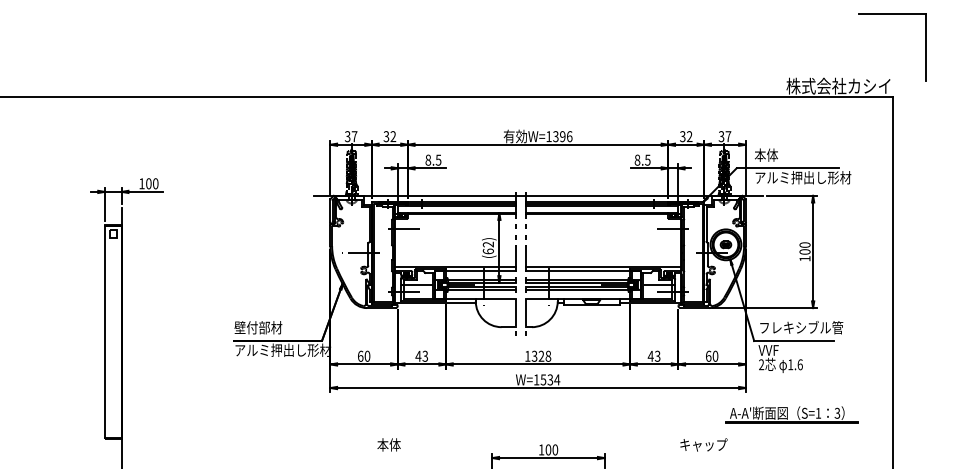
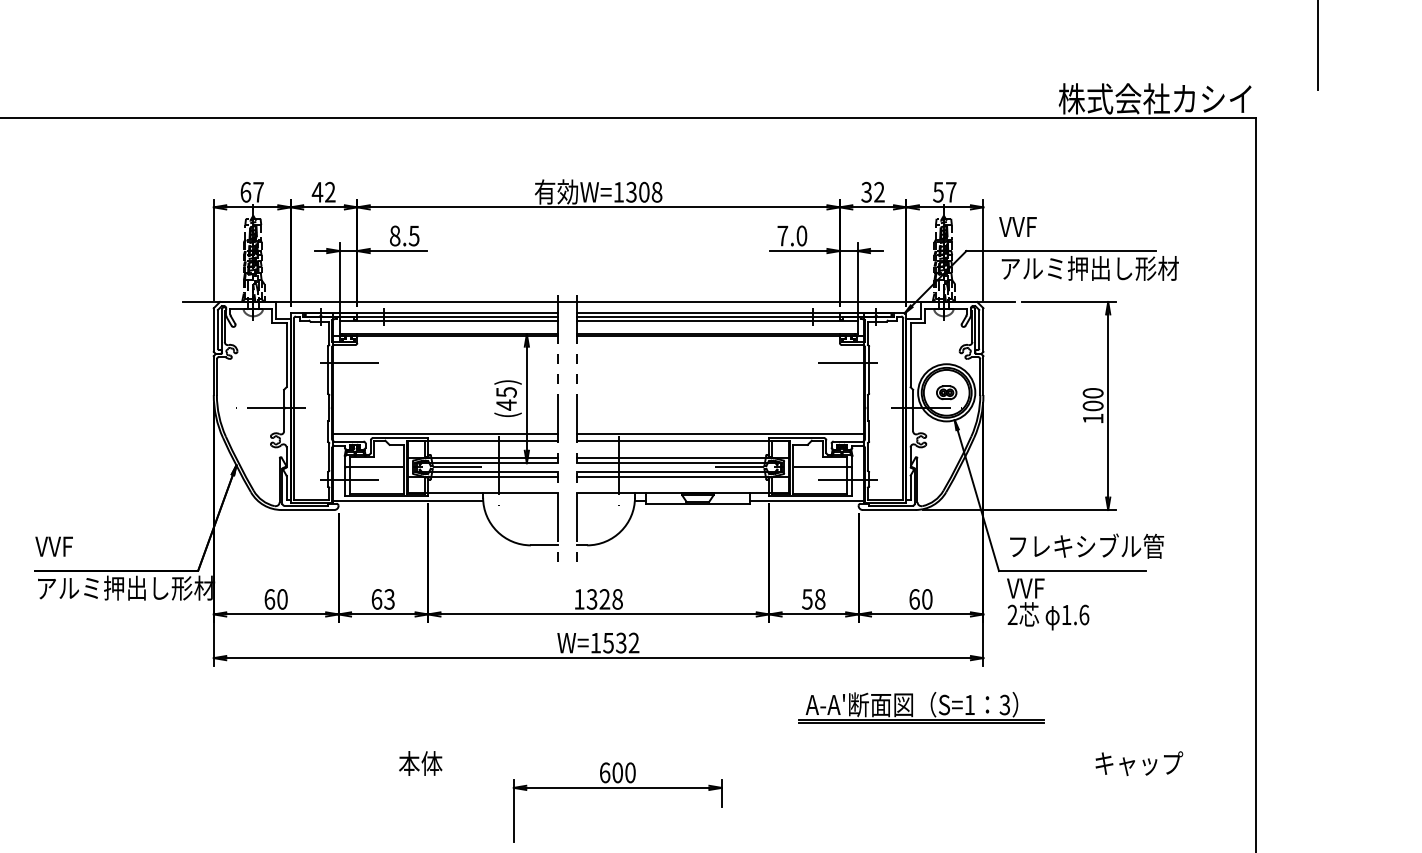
text: (347, 136) -> (245, 192), 37 -> 67
text: (386, 136) -> (317, 192), 32 -> 42
text: (566, 136) -> (651, 192), W=1396 -> W=1308
text: (721, 136) -> (938, 192), 37 -> 57
text: (766, 154) -> (1021, 225), 本体 -> VVF
text: (642, 159) -> (792, 234), 8.5 -> 7.0
text: (487, 247) -> (504, 397), (62) -> (45)
text: (258, 327) -> (80, 545), 壁付部材 -> VVF
text: (418, 355) -> (376, 597), 43 -> 63
text: (653, 355) -> (812, 597), 43 -> 58
text: (557, 379) -> (634, 642), W=1534 -> W=1532
part: (791, 414) -> (919, 707), moved
text: (388, 444) -> (419, 762), moved
text: (703, 444) -> (1138, 762), moved
text: (541, 449) -> (604, 772), 100 -> 600

